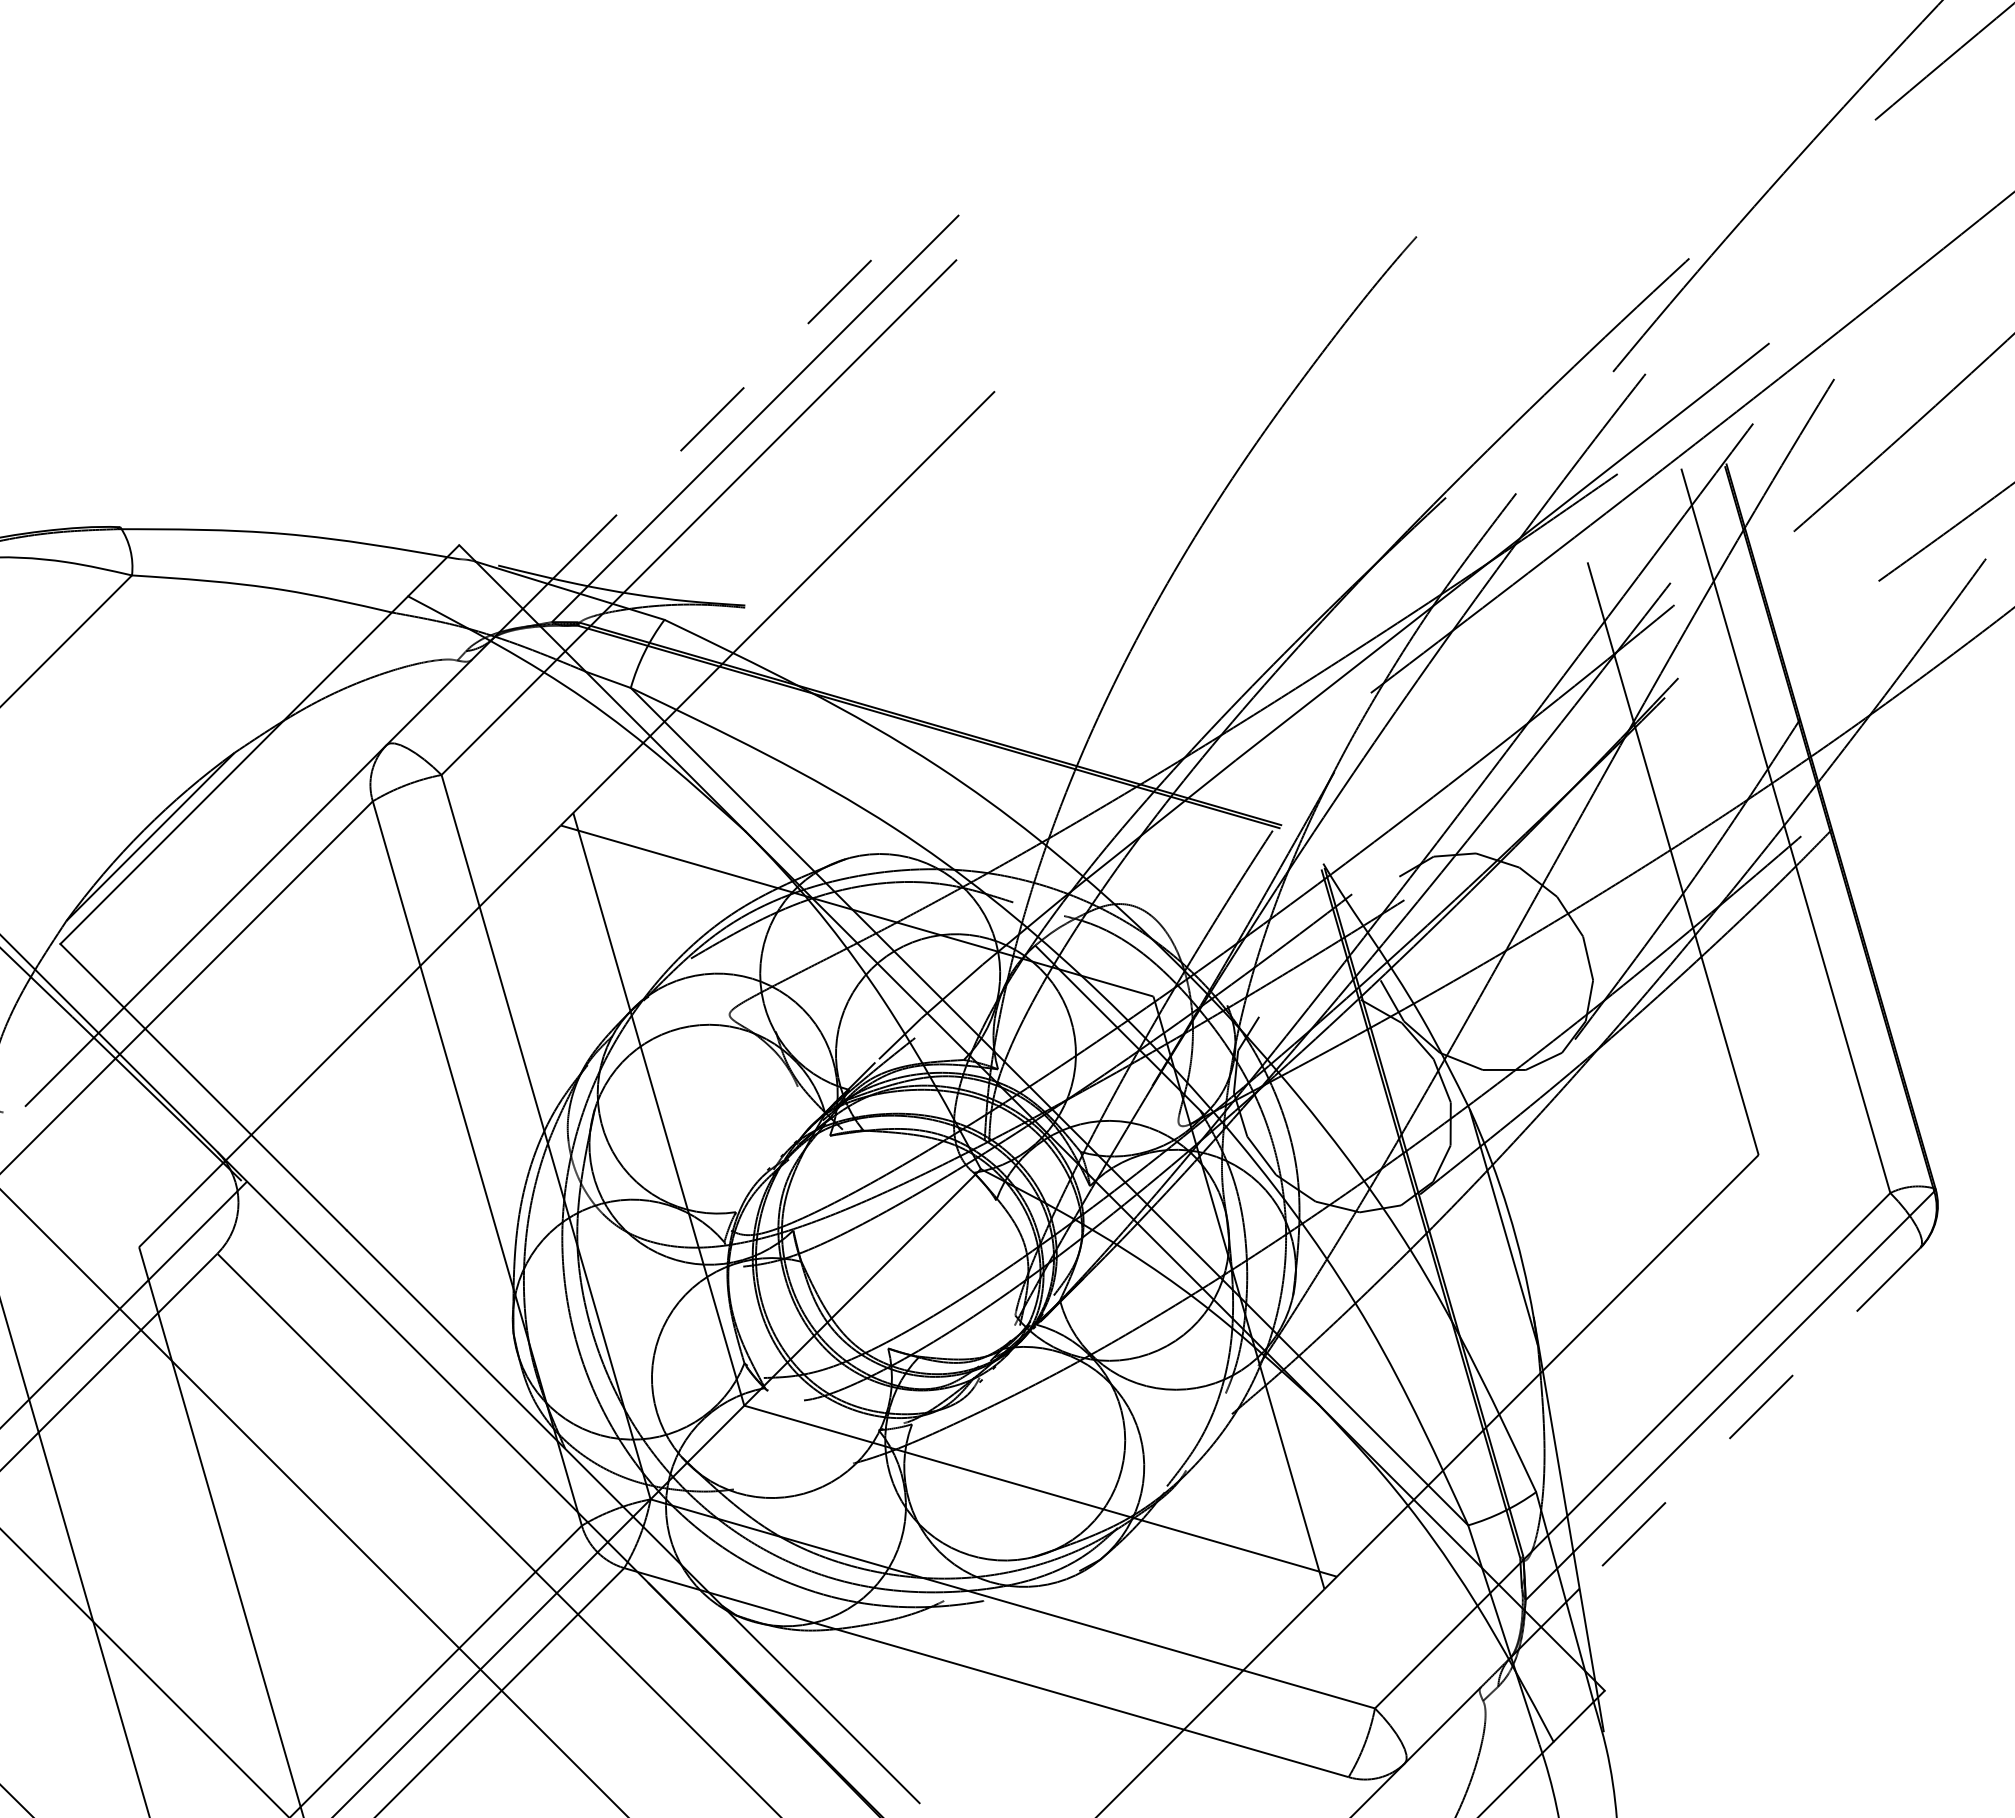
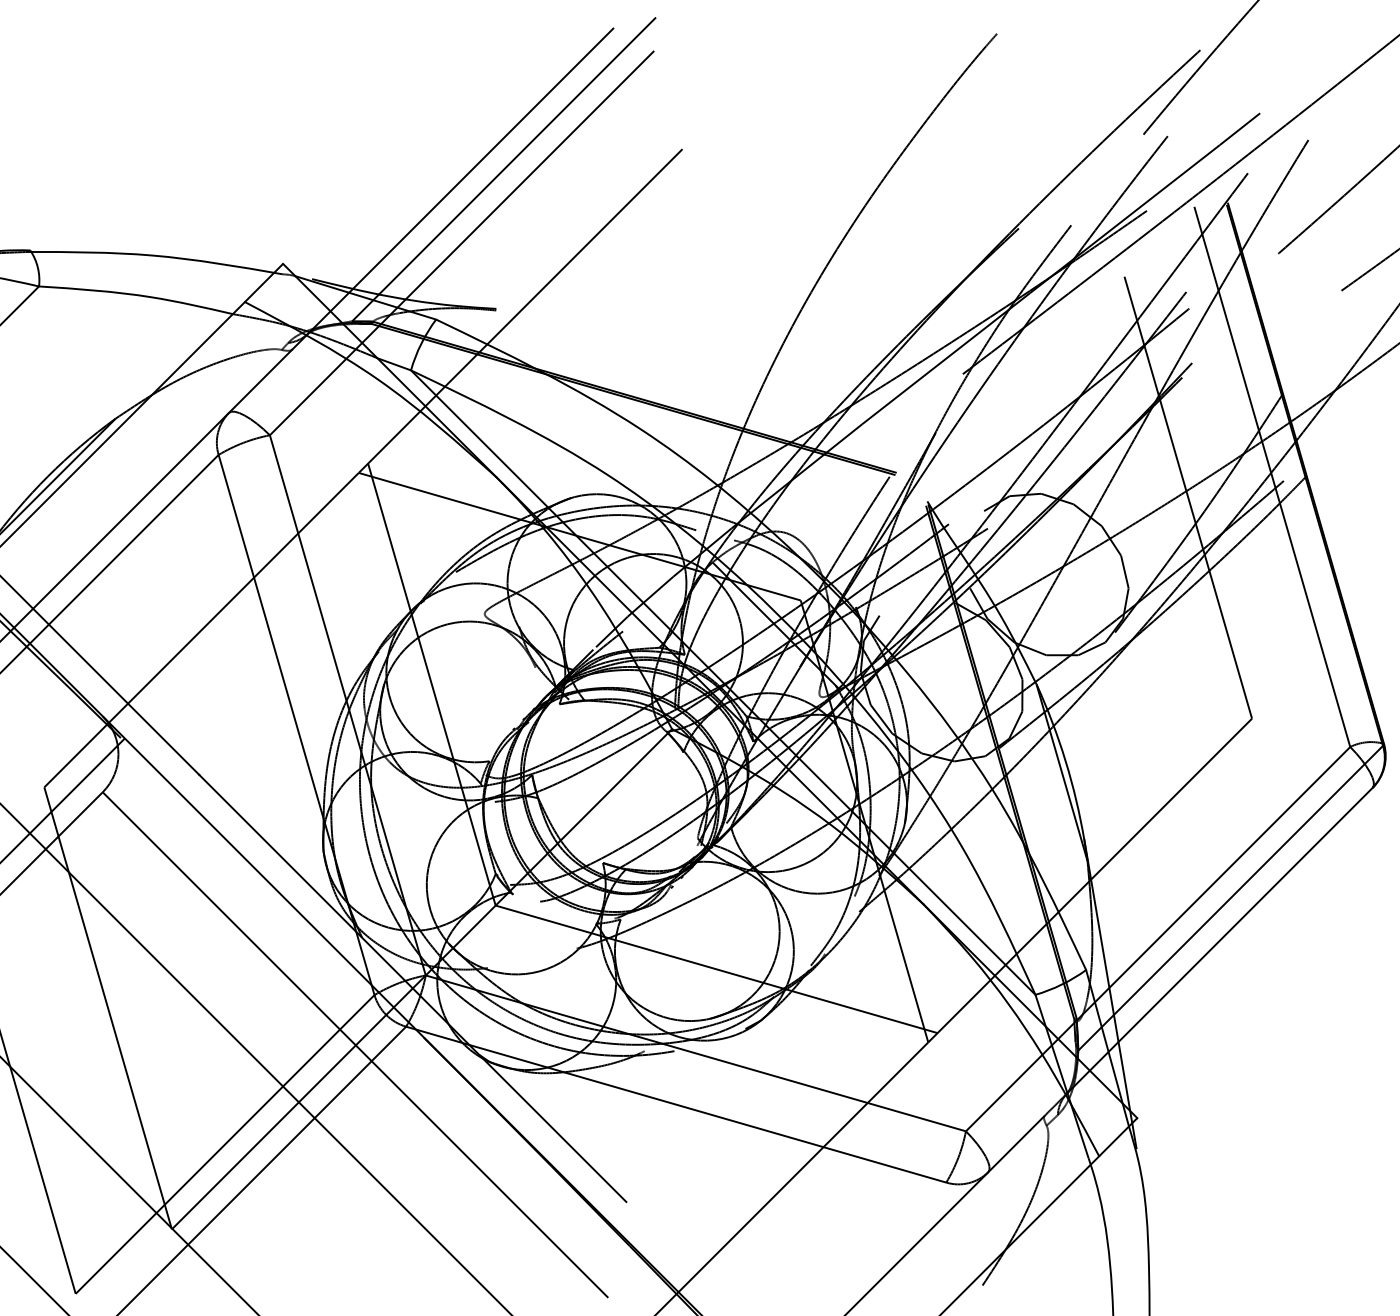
line: (727, 404) -> (483, 158), dashed -> solid
line: (1749, 1418) -> (1245, 915), dashed -> solid

